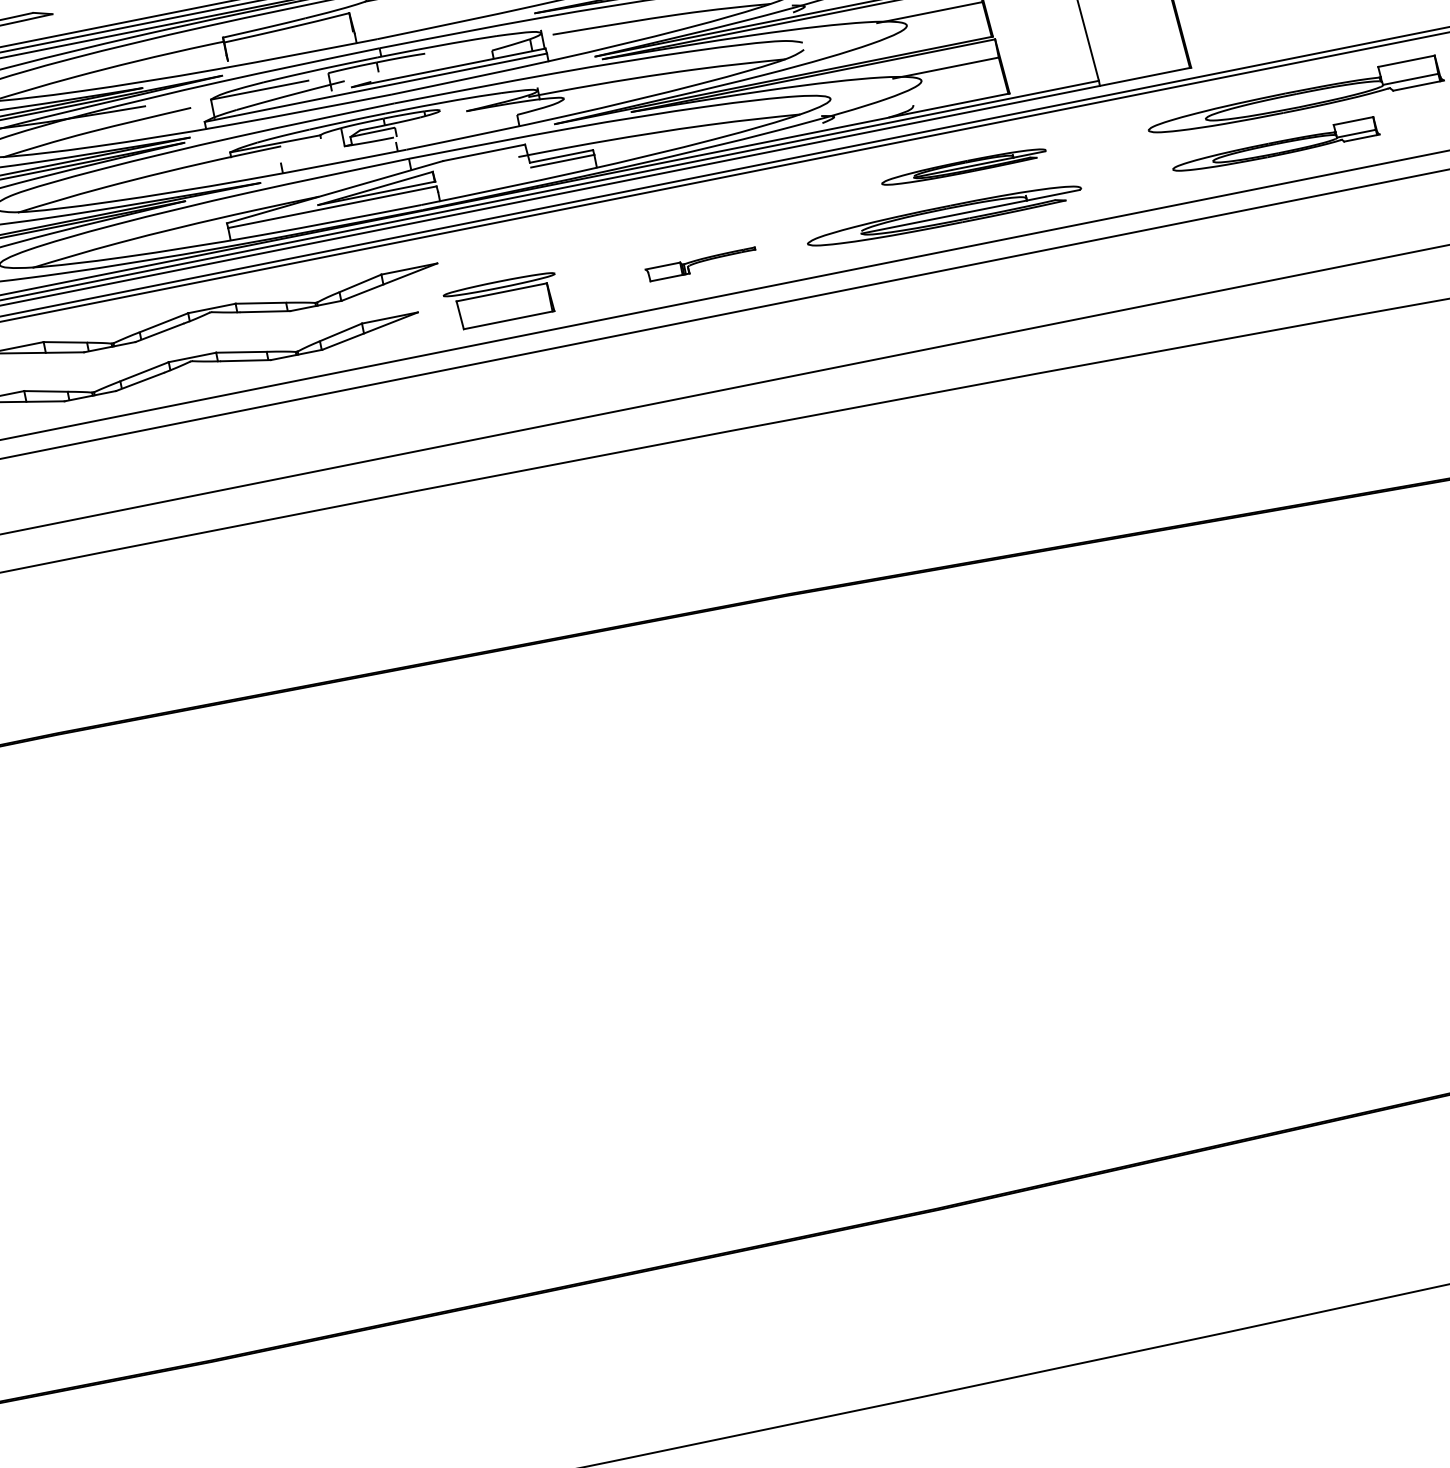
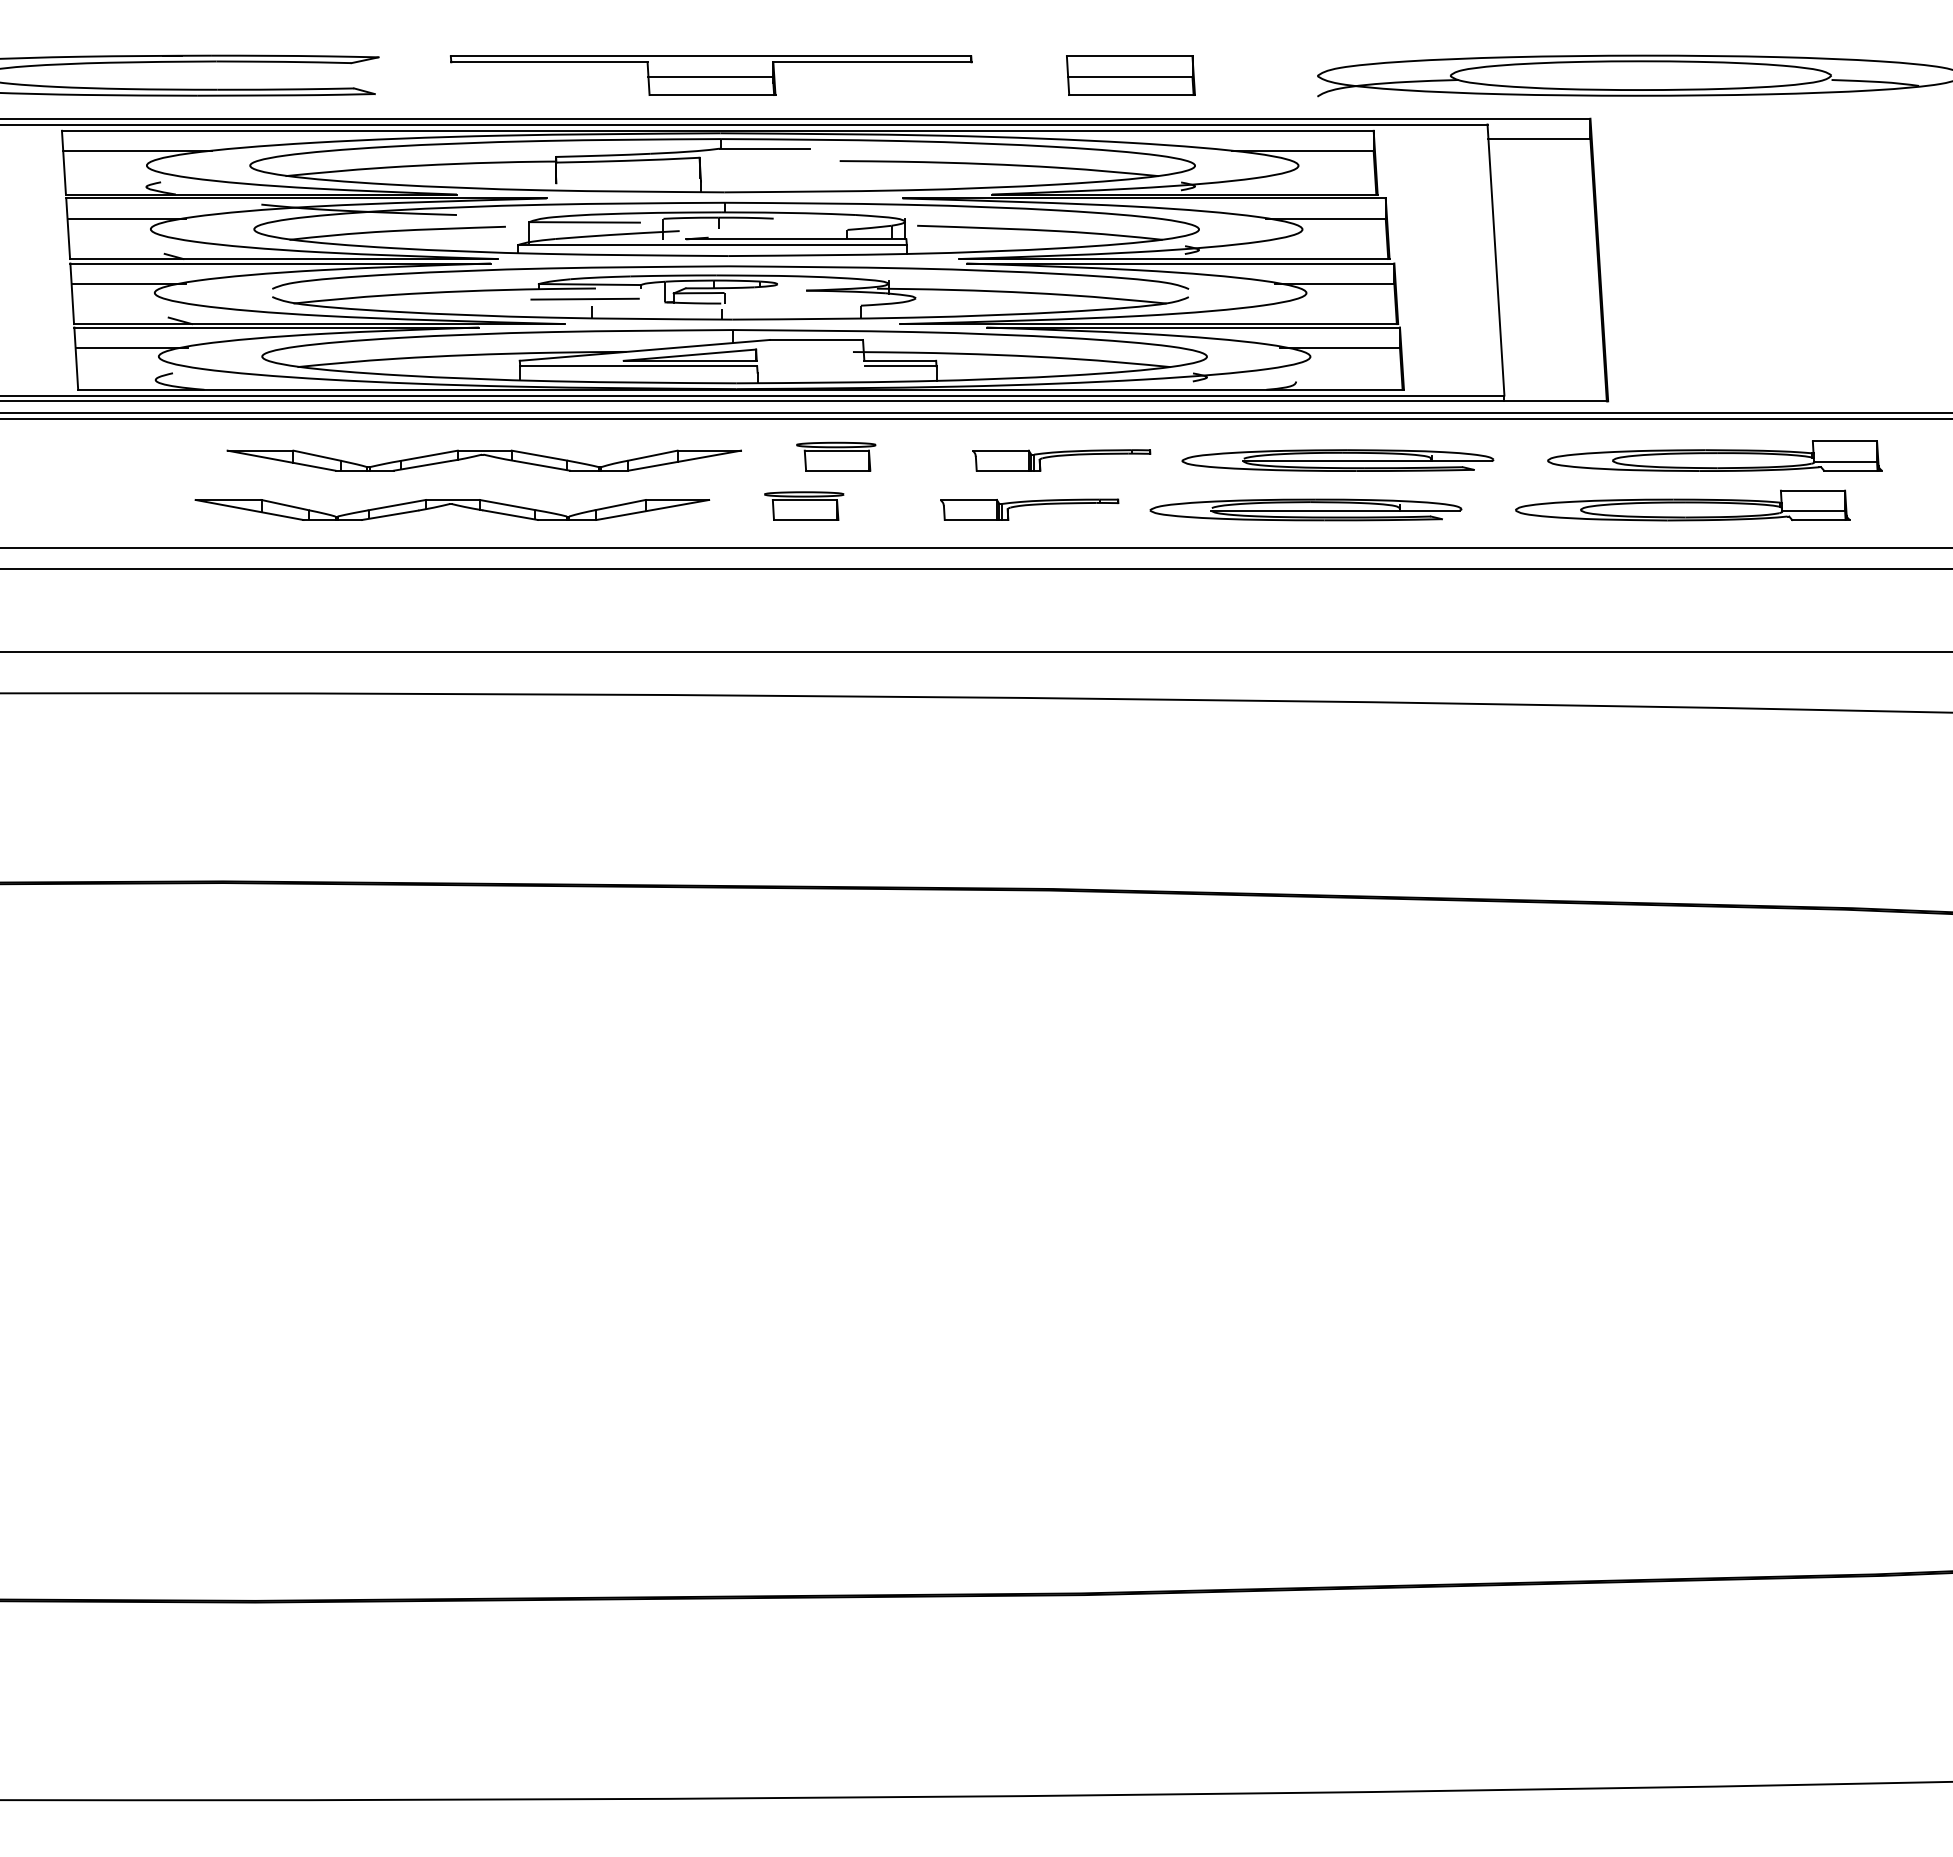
part: (1274, 146) -> (1682, 505), size x1.43
line: (272, 157) -> (584, 298), added
part: (963, 167) -> (1337, 460), size x1.67
part: (720, 215) -> (1061, 460), added
part: (522, 251) -> (836, 456), added
part: (701, 264) -> (1029, 509), size x1.43
part: (502, 300) -> (804, 505), size x0.62

